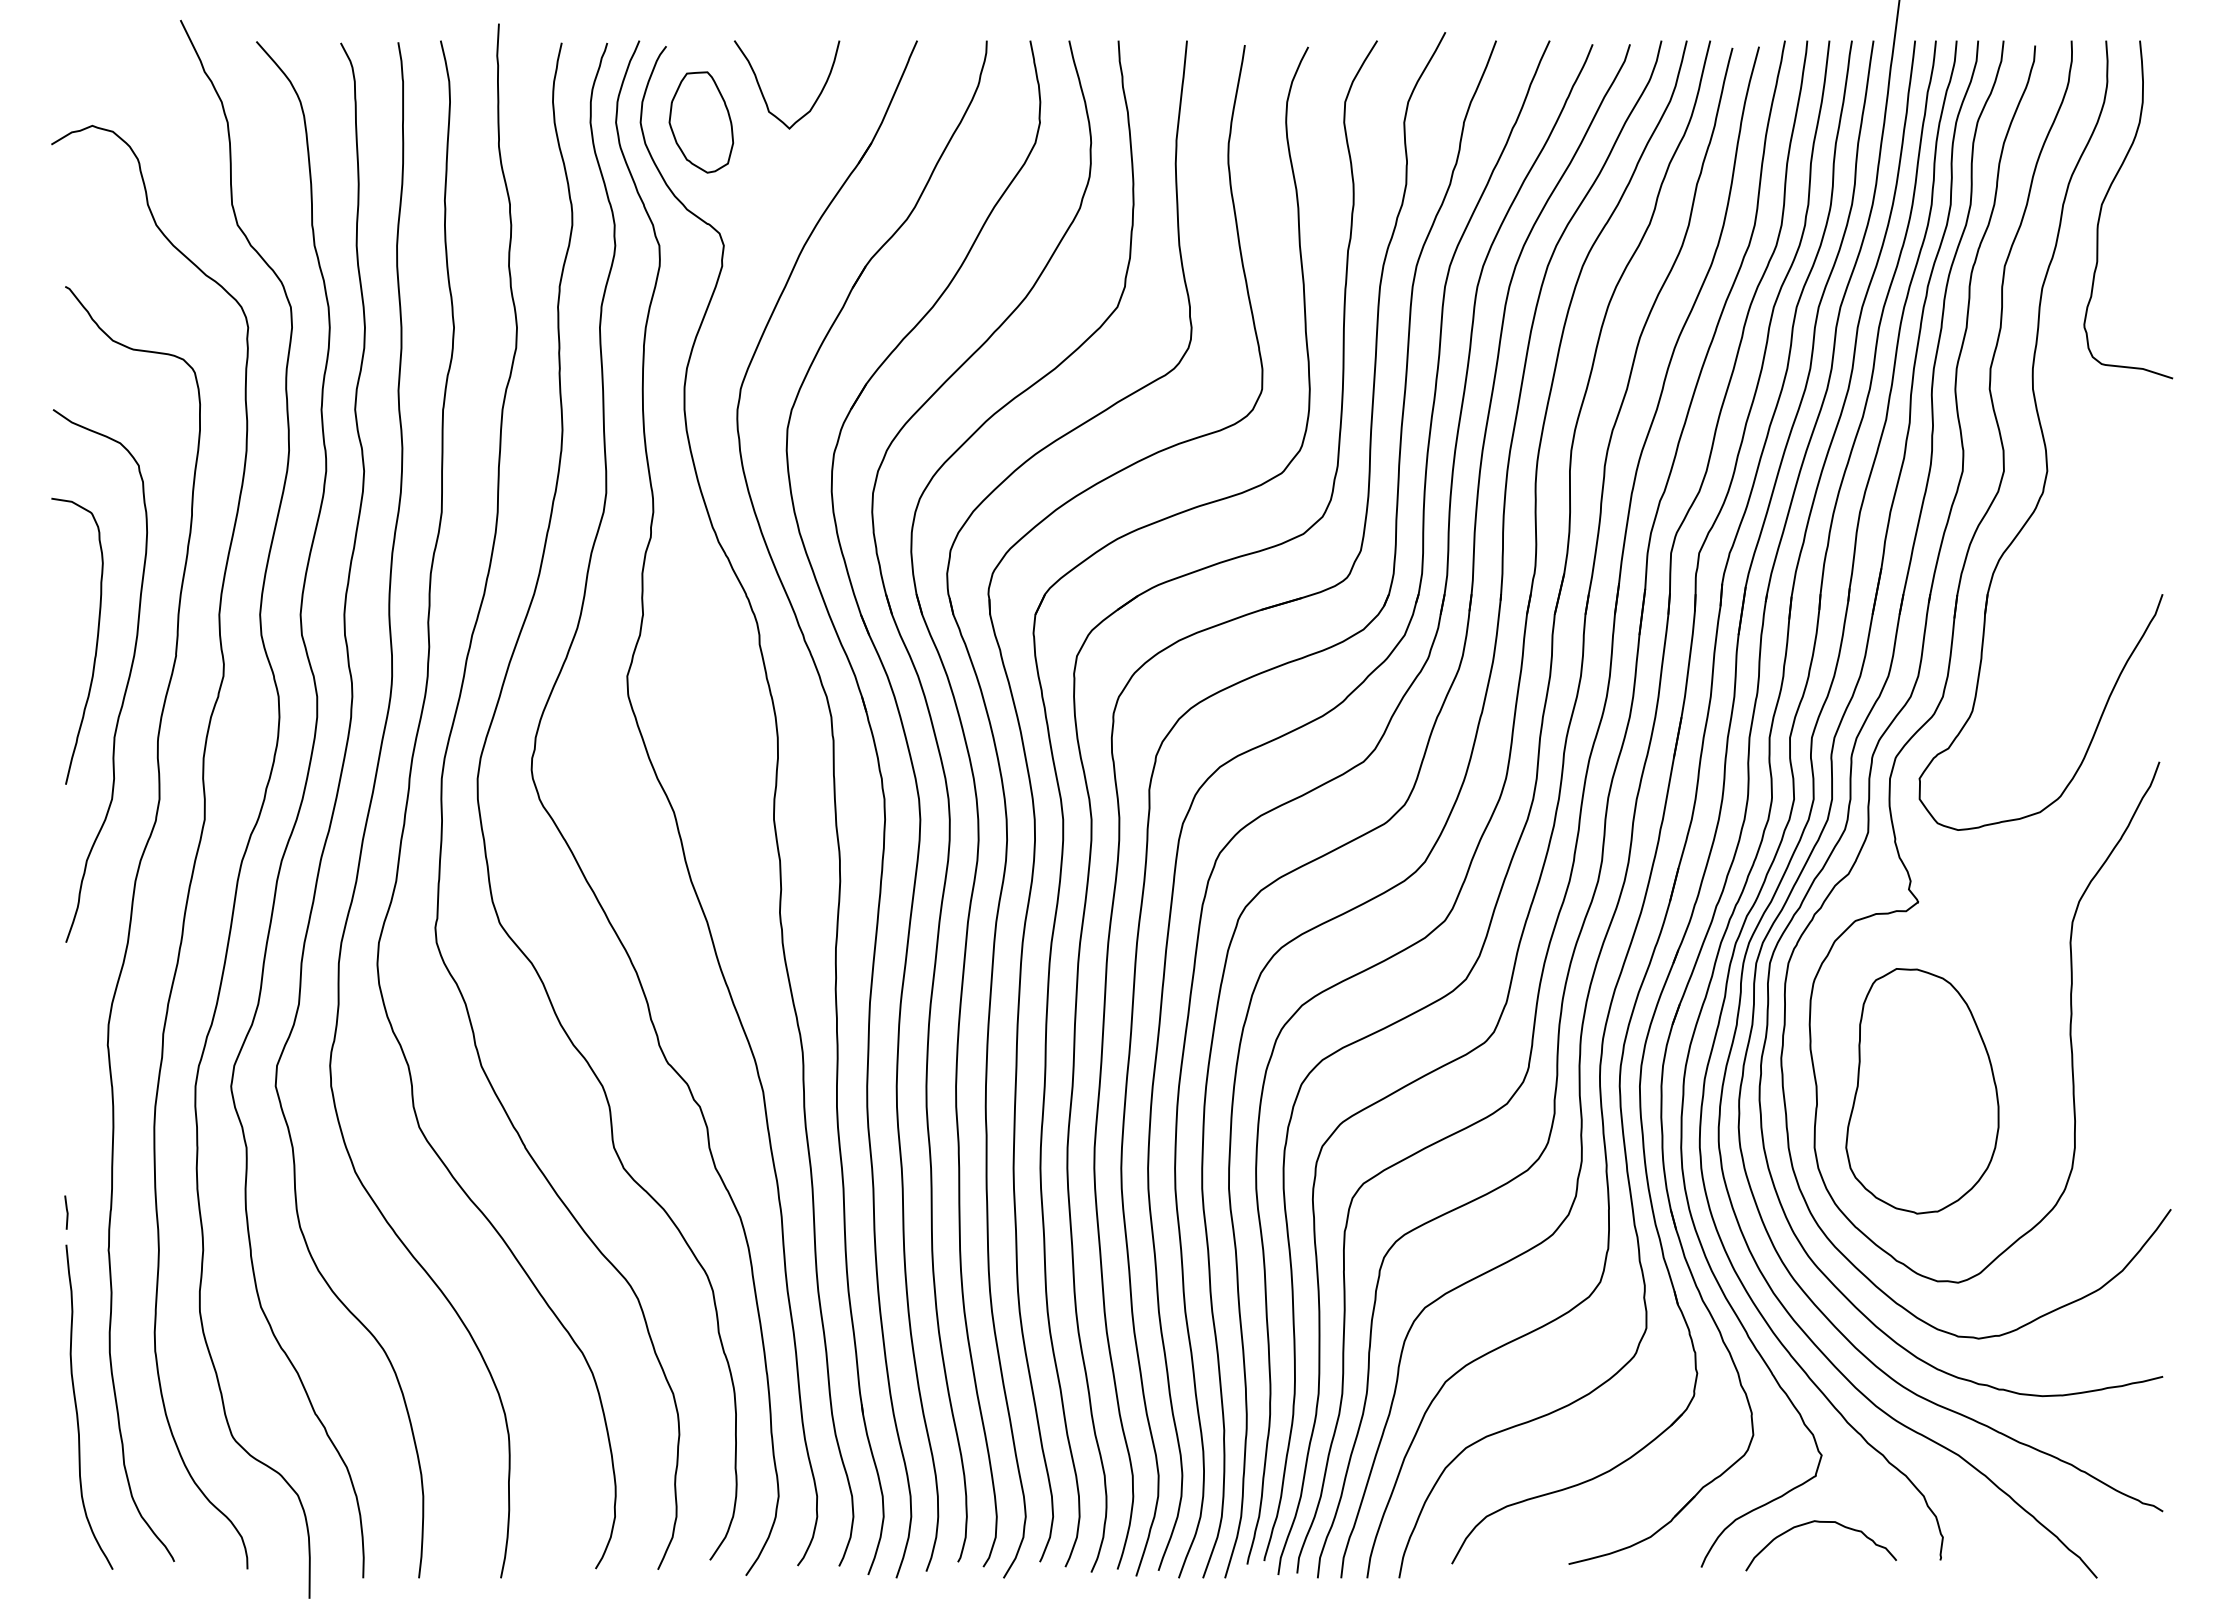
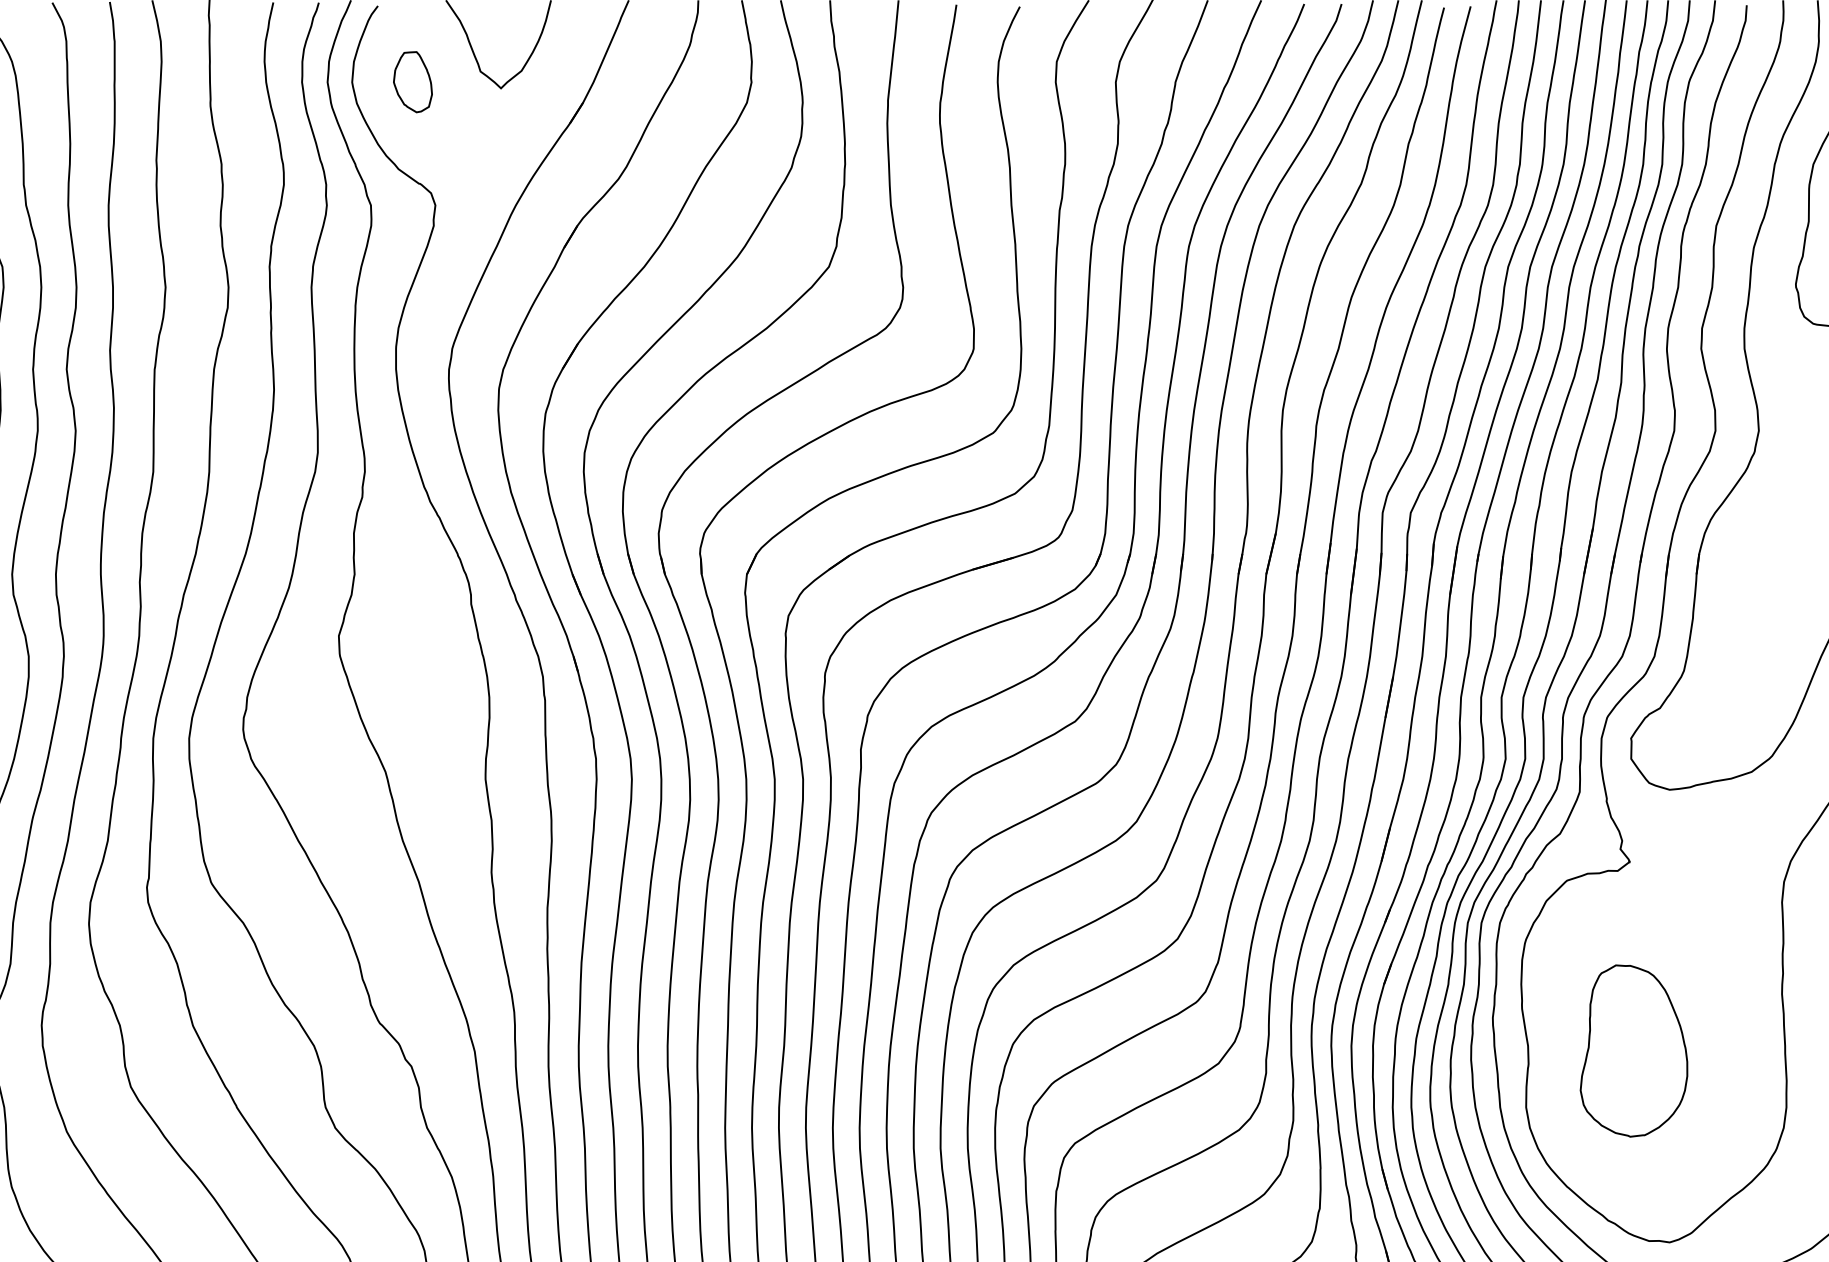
part: (701, 122) -> (413, 82), size x0.6
part: (1922, 1091) -> (1634, 1051), size x0.7

